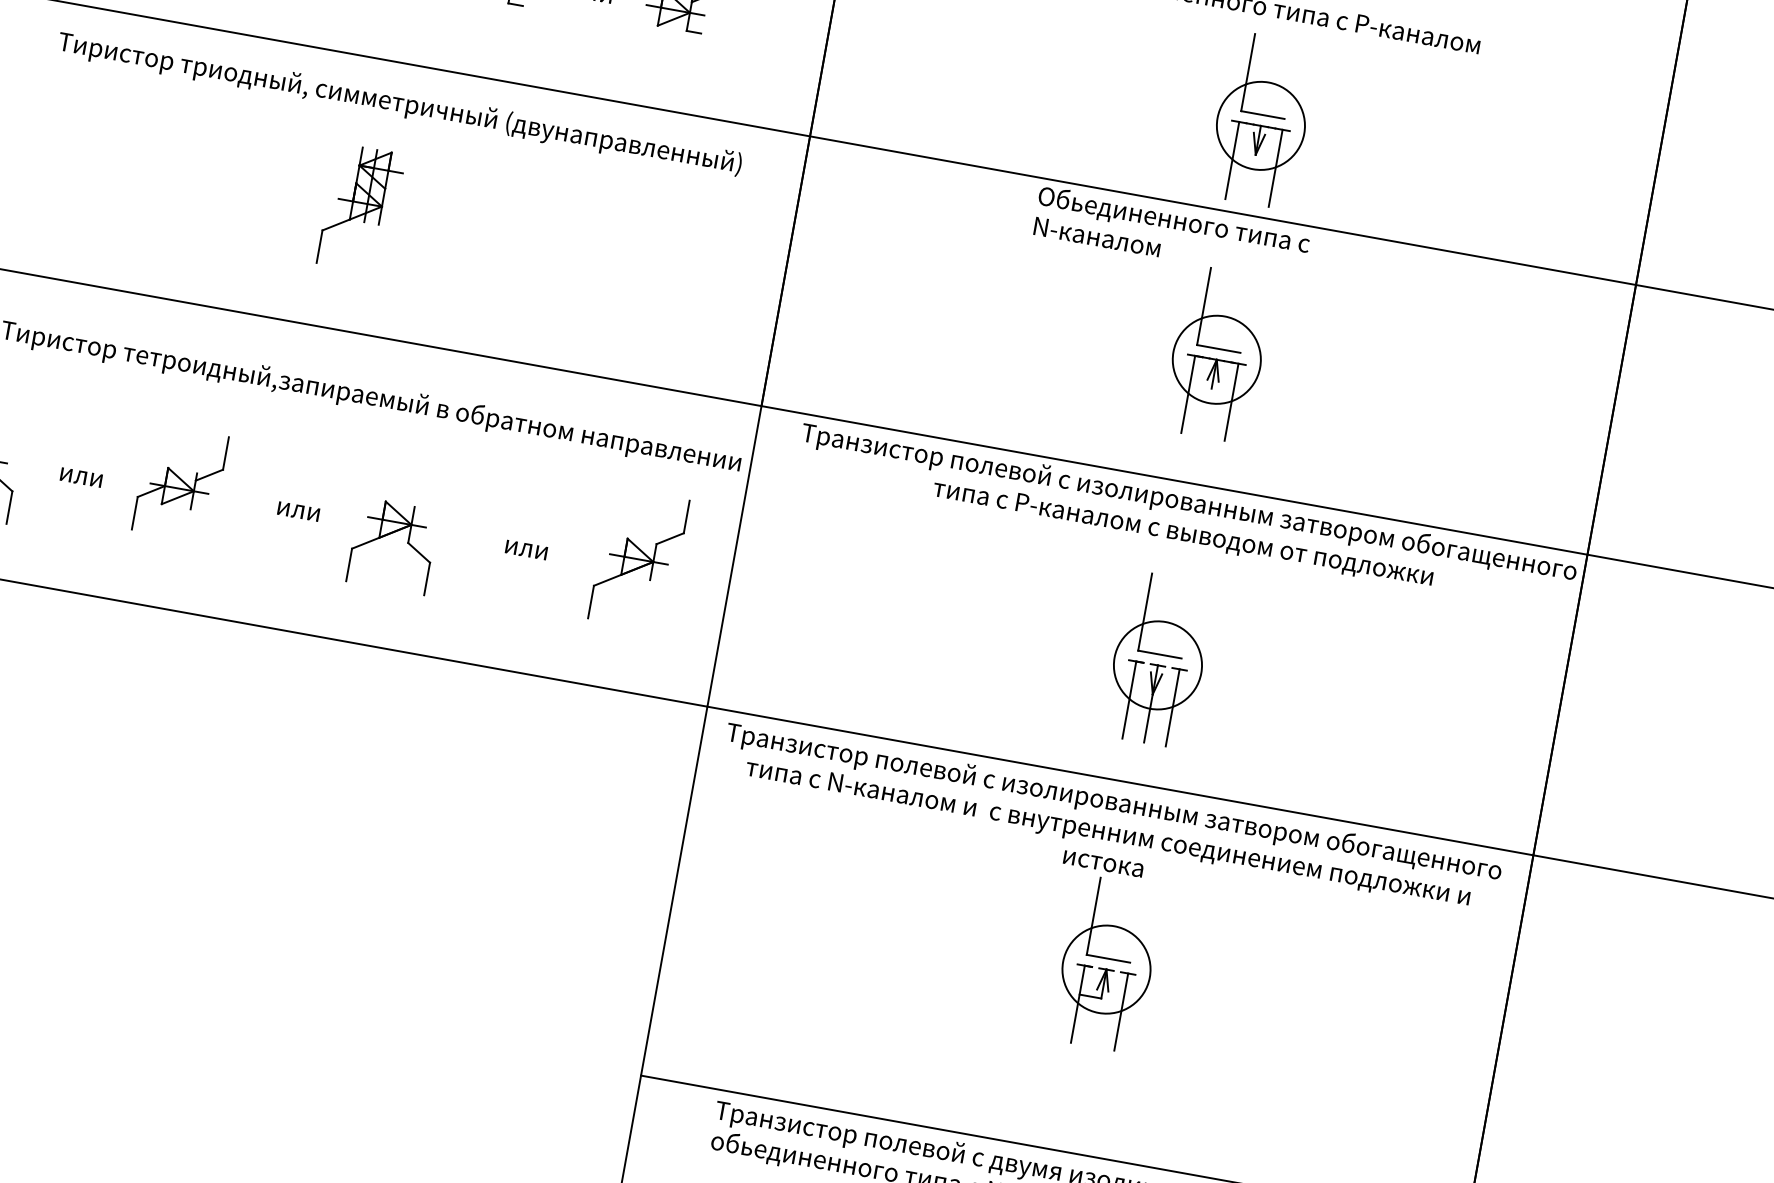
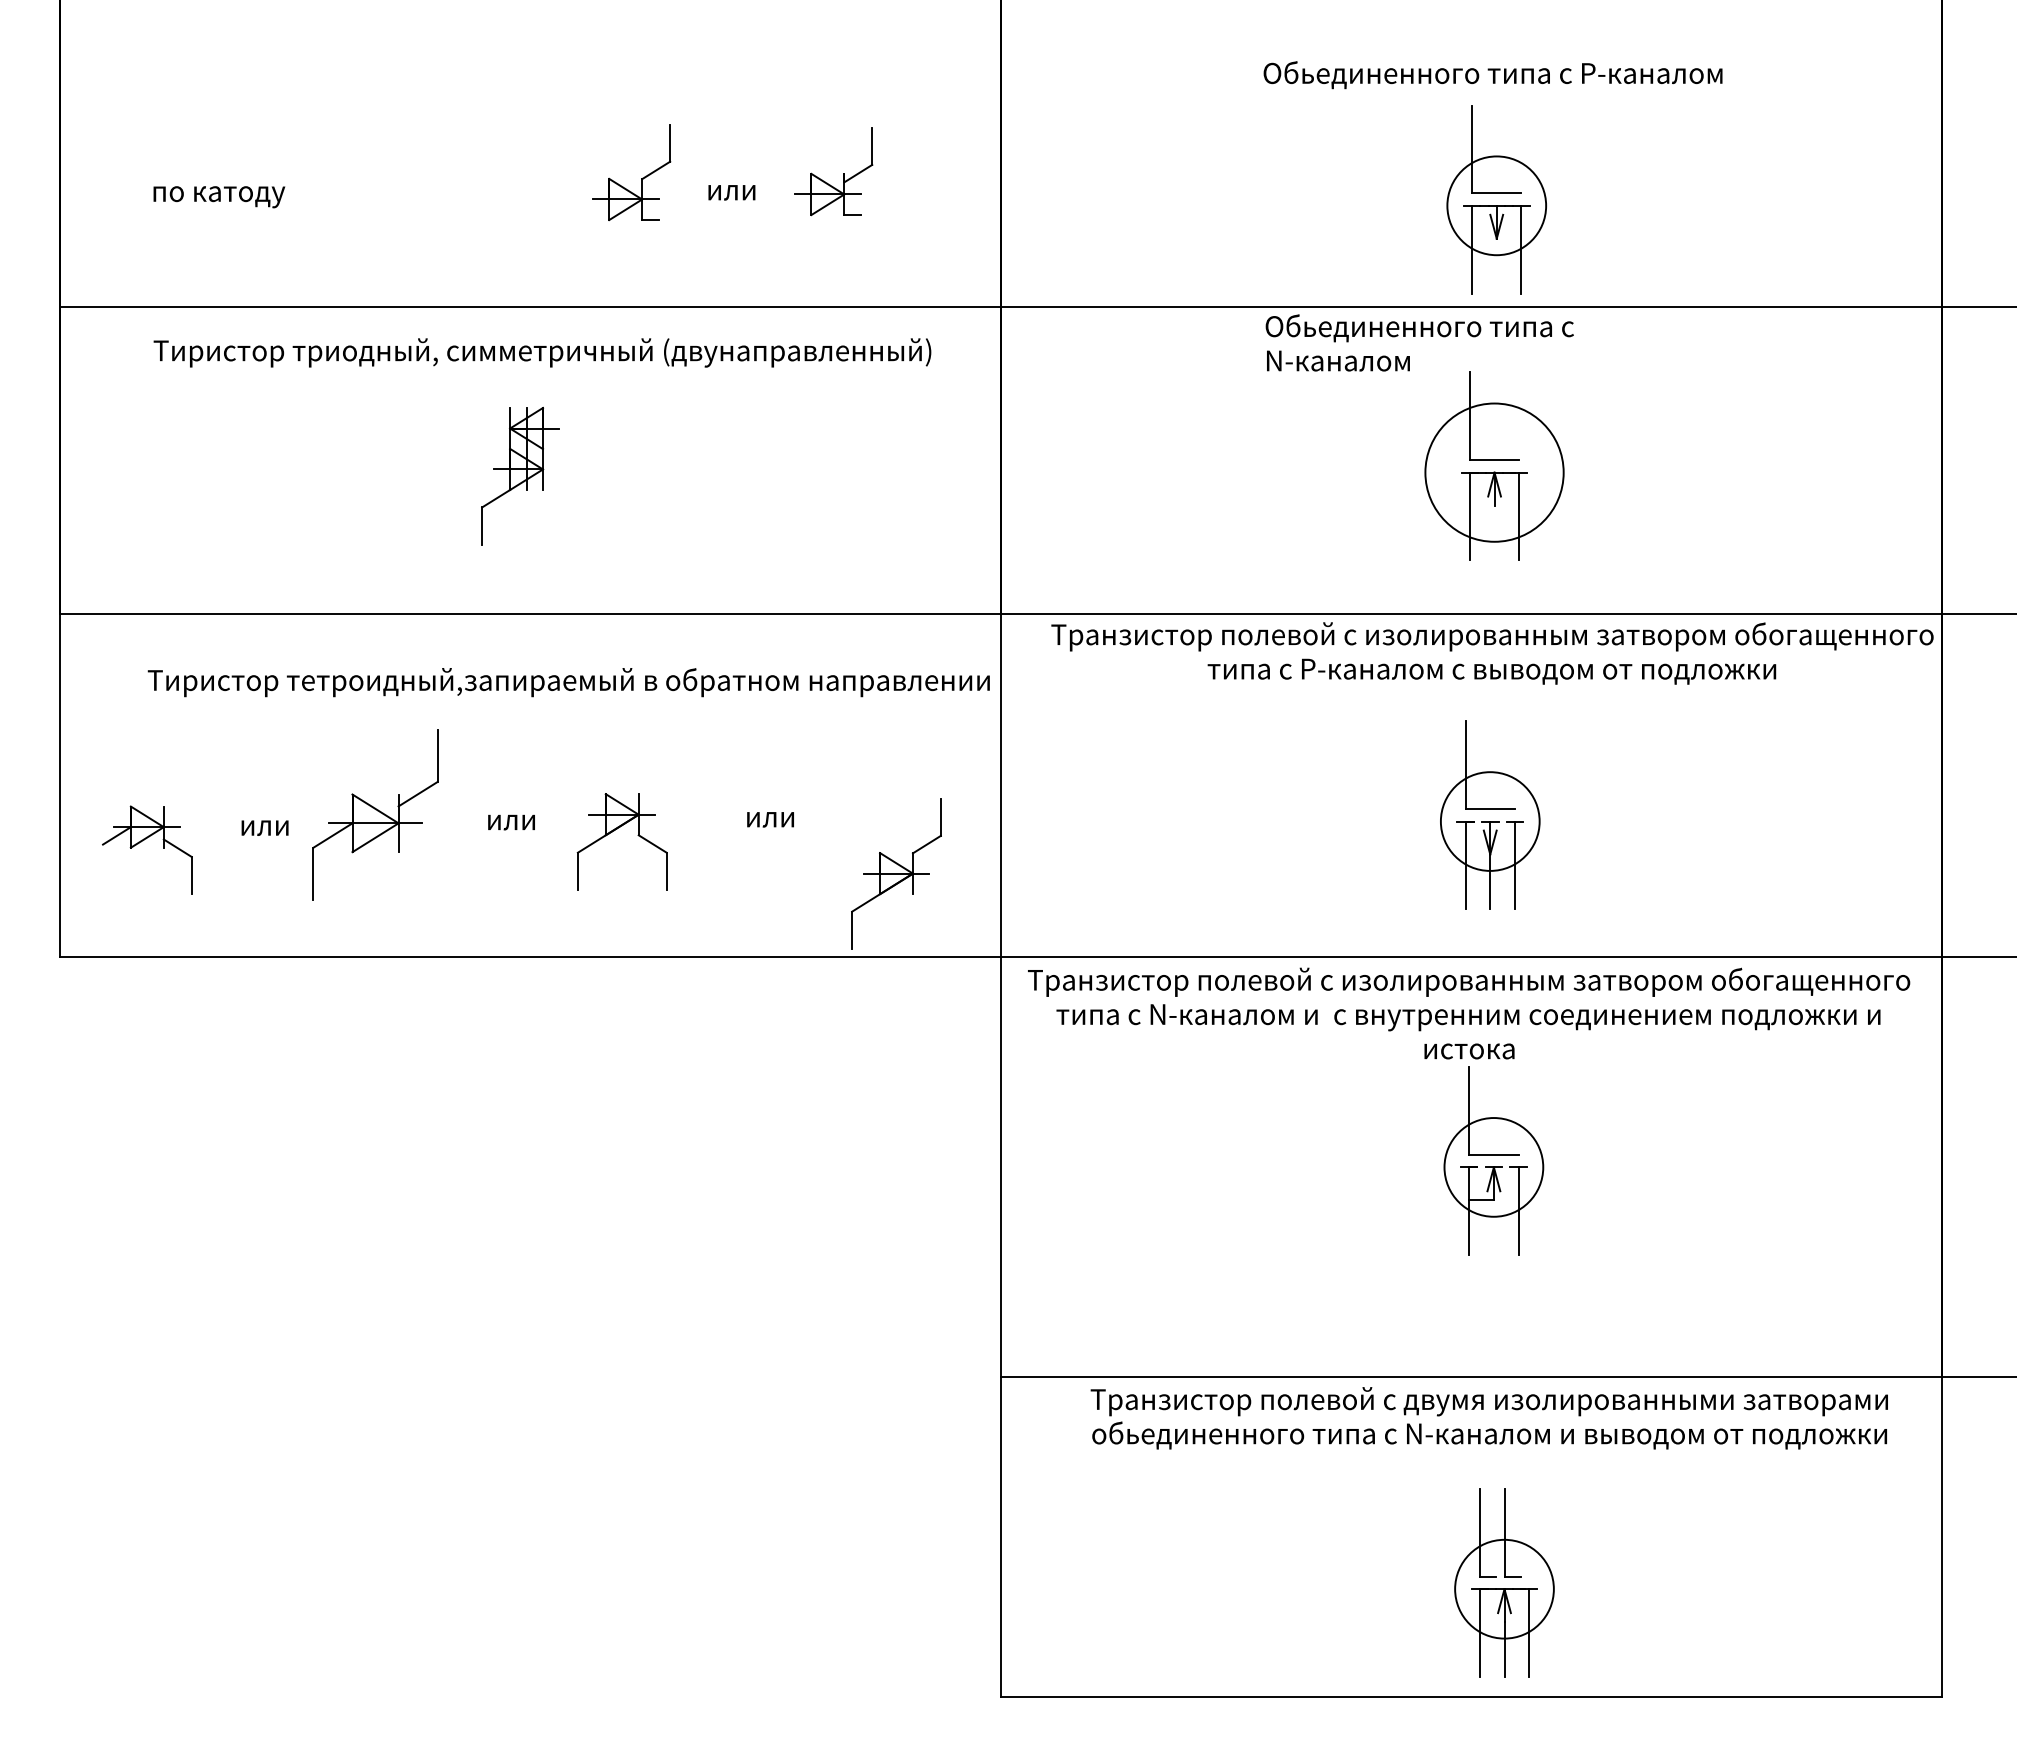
circle: (1216, 359) -> (1494, 472), size x1.4
part: (180, 483) -> (375, 814), size x1.4
part: (638, 559) -> (896, 873), moved

